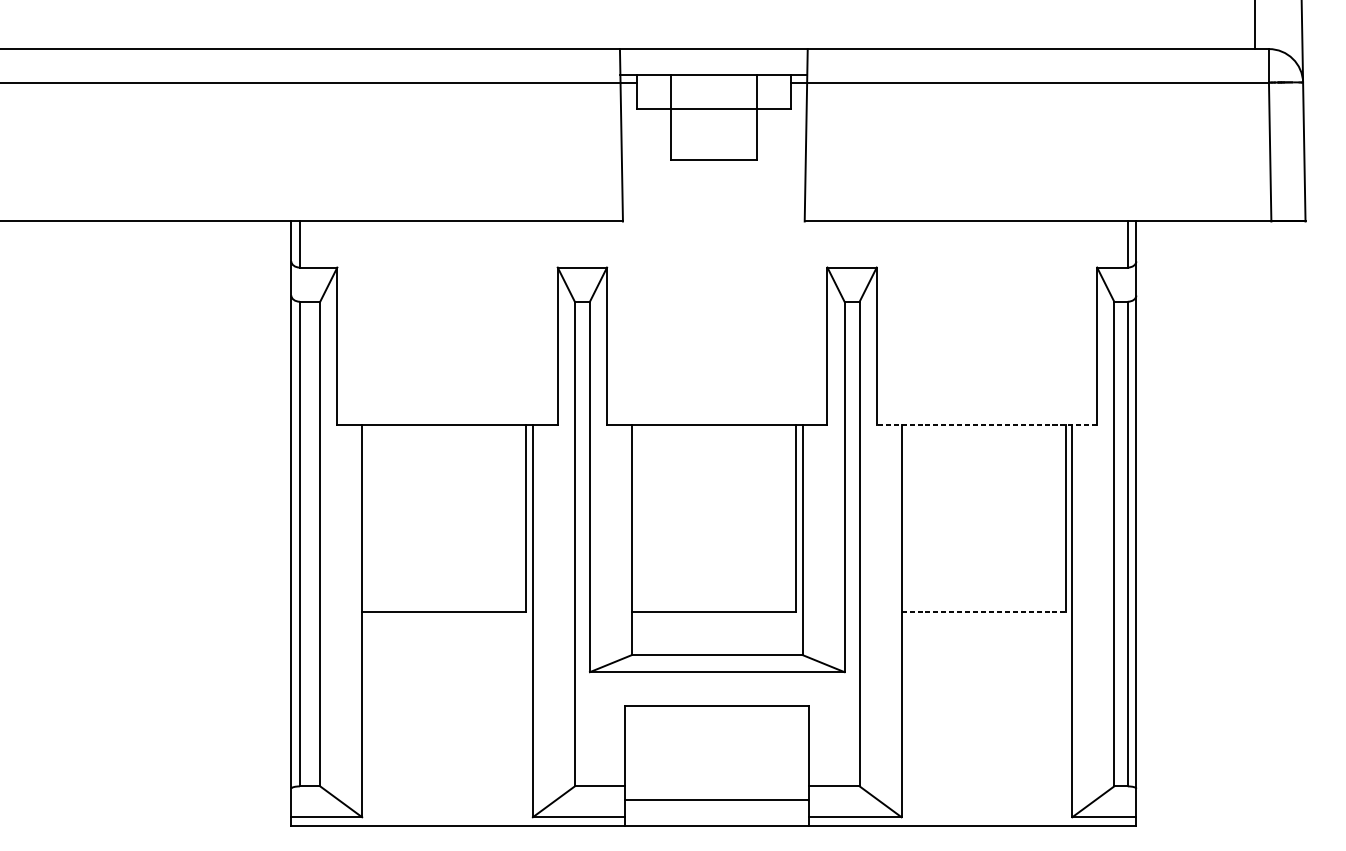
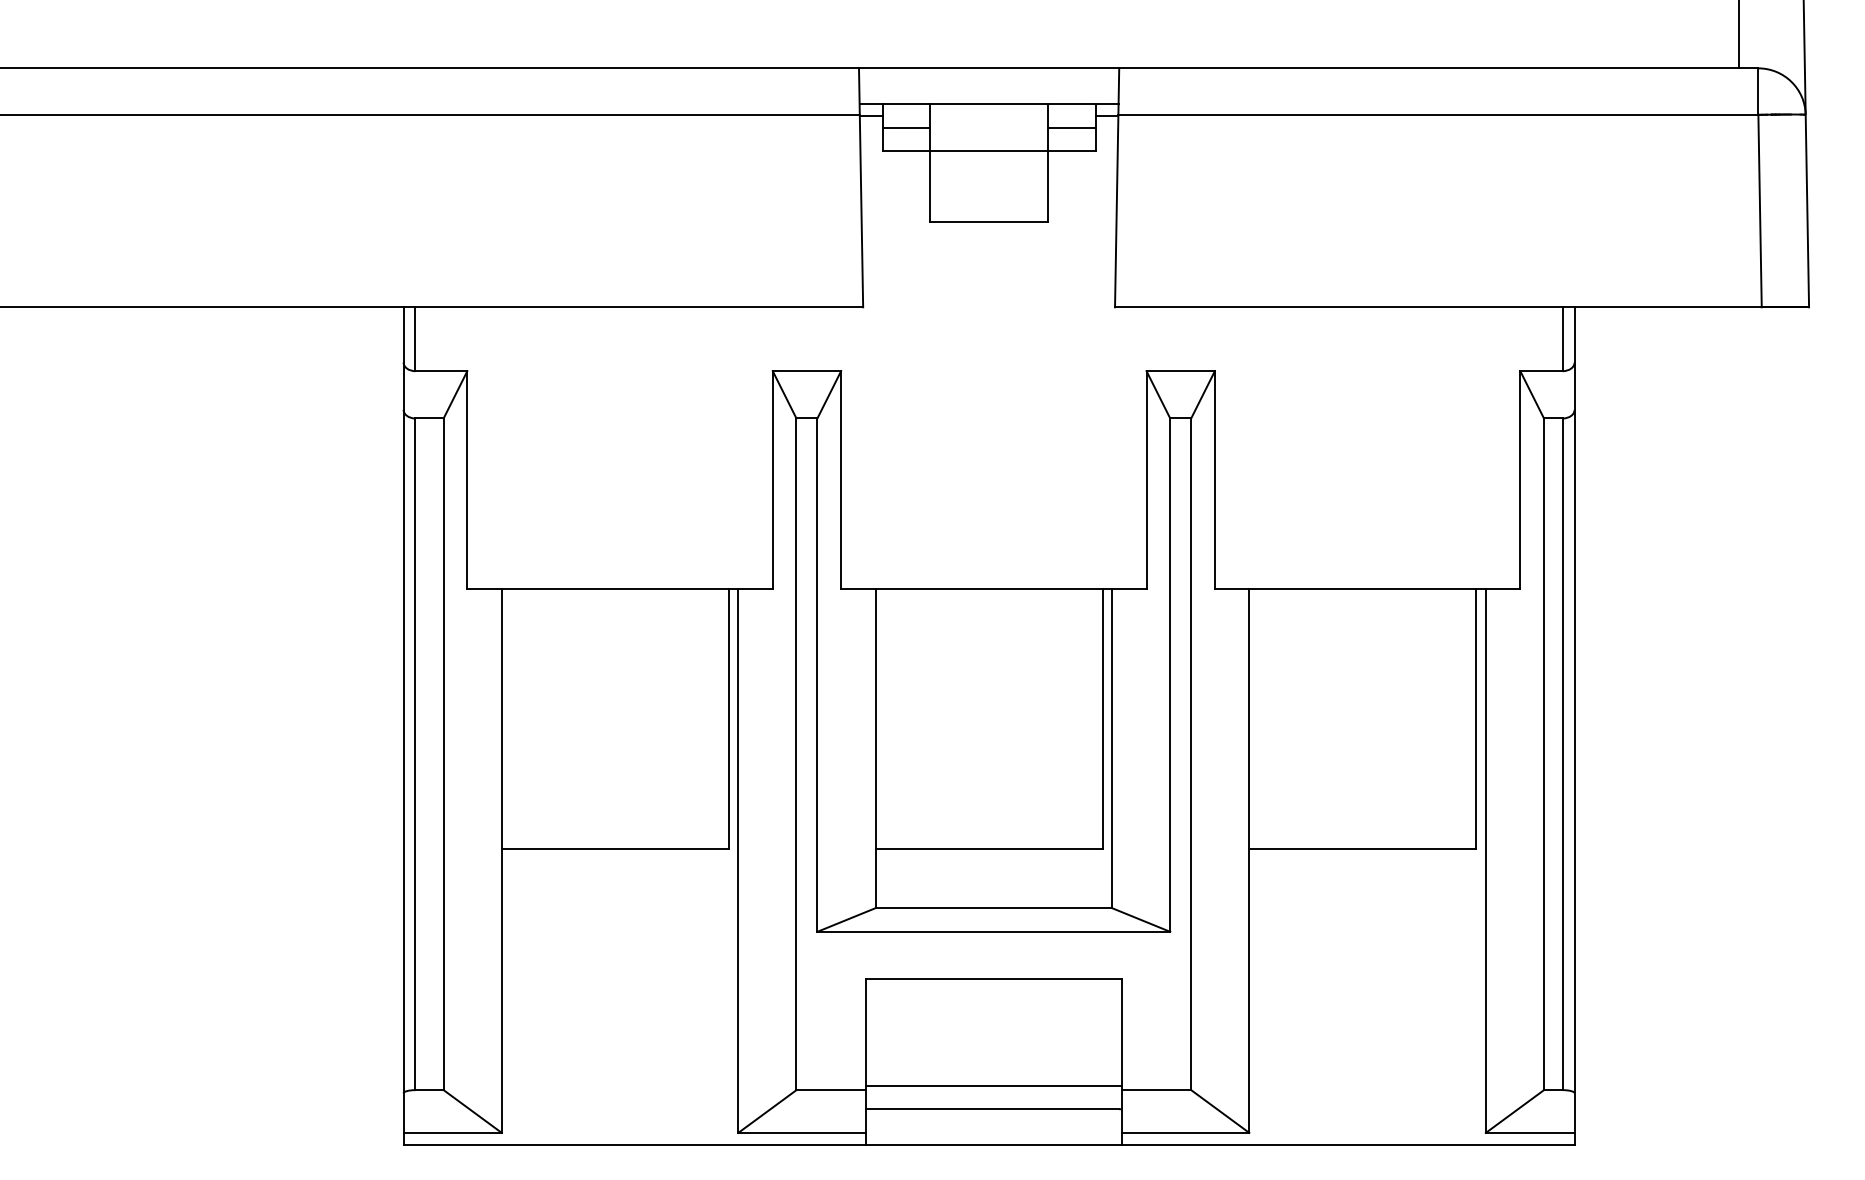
line: (653, 91) -> (905, 127), added
line: (773, 91) -> (1071, 127), added
line: (986, 424) -> (1367, 588), dashed -> solid
line: (983, 612) -> (1362, 849), dashed -> solid
line: (717, 783) -> (993, 1085), added

